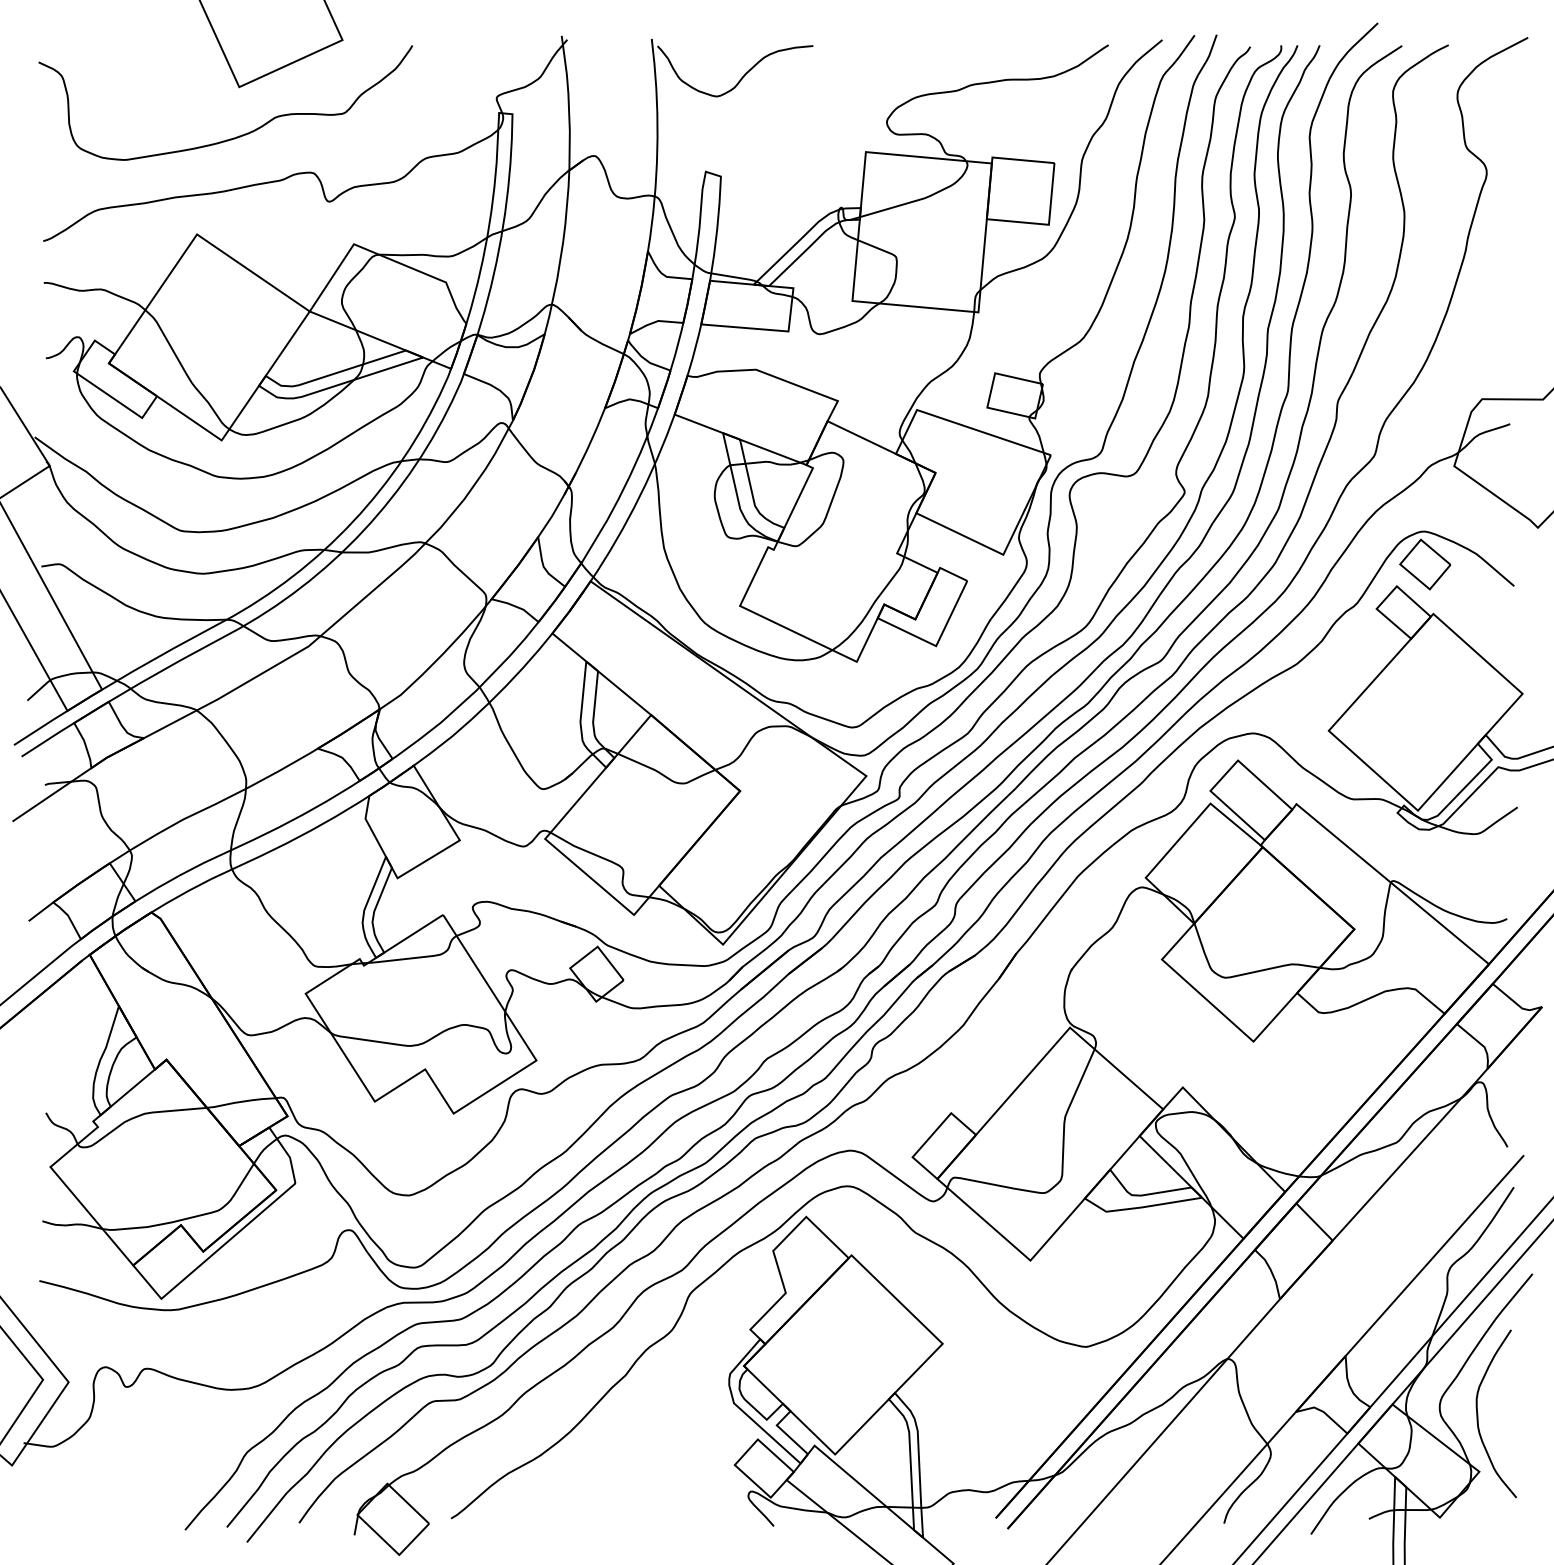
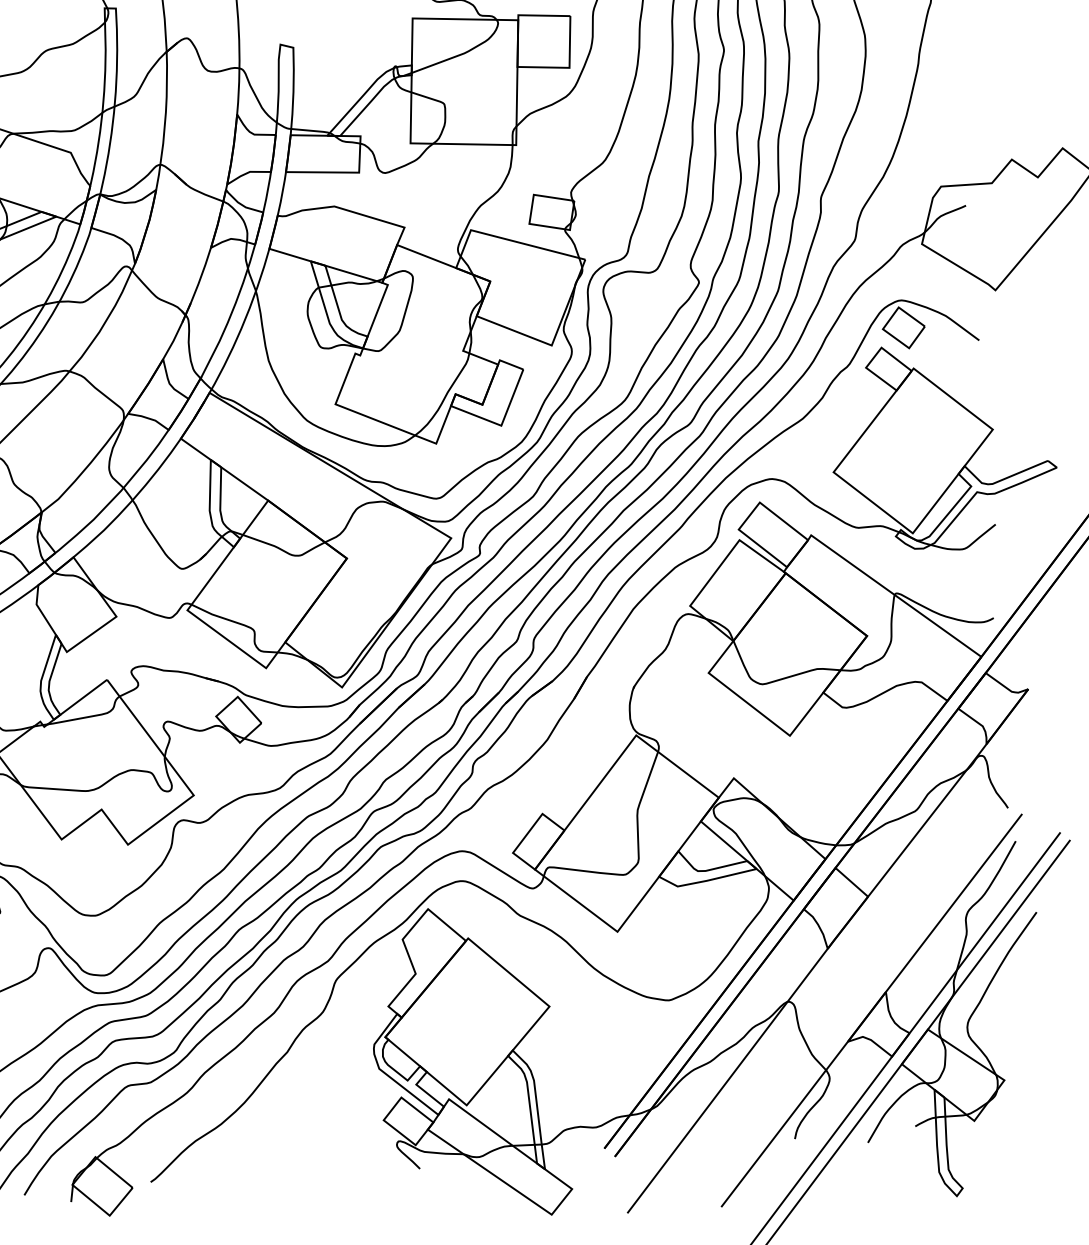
curve: (1478, 1413) -> (1000, 1031), removed

